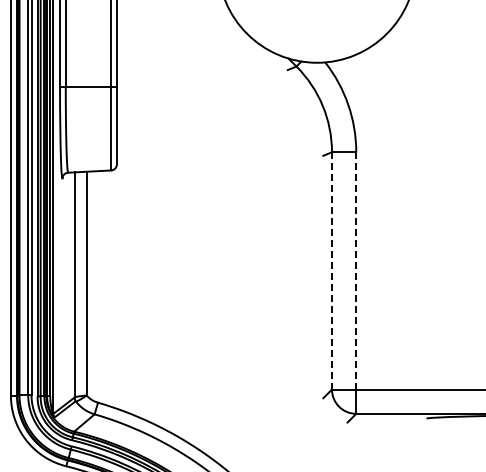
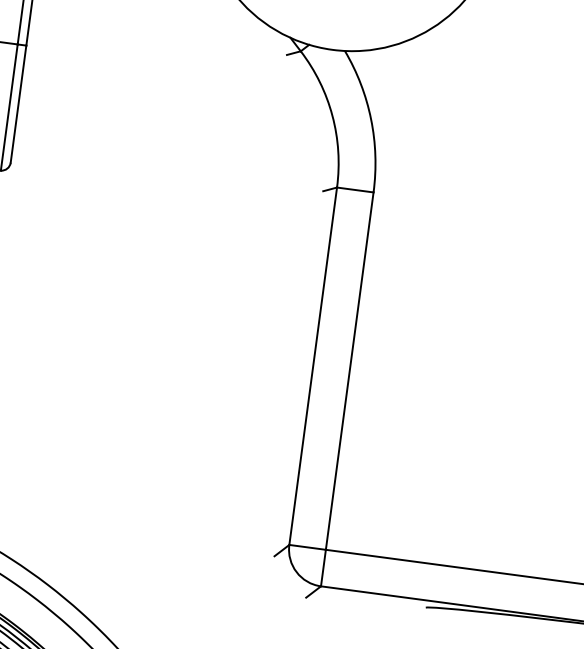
line: (332, 270) -> (314, 365), dashed -> solid
line: (356, 270) -> (350, 370), dashed -> solid

